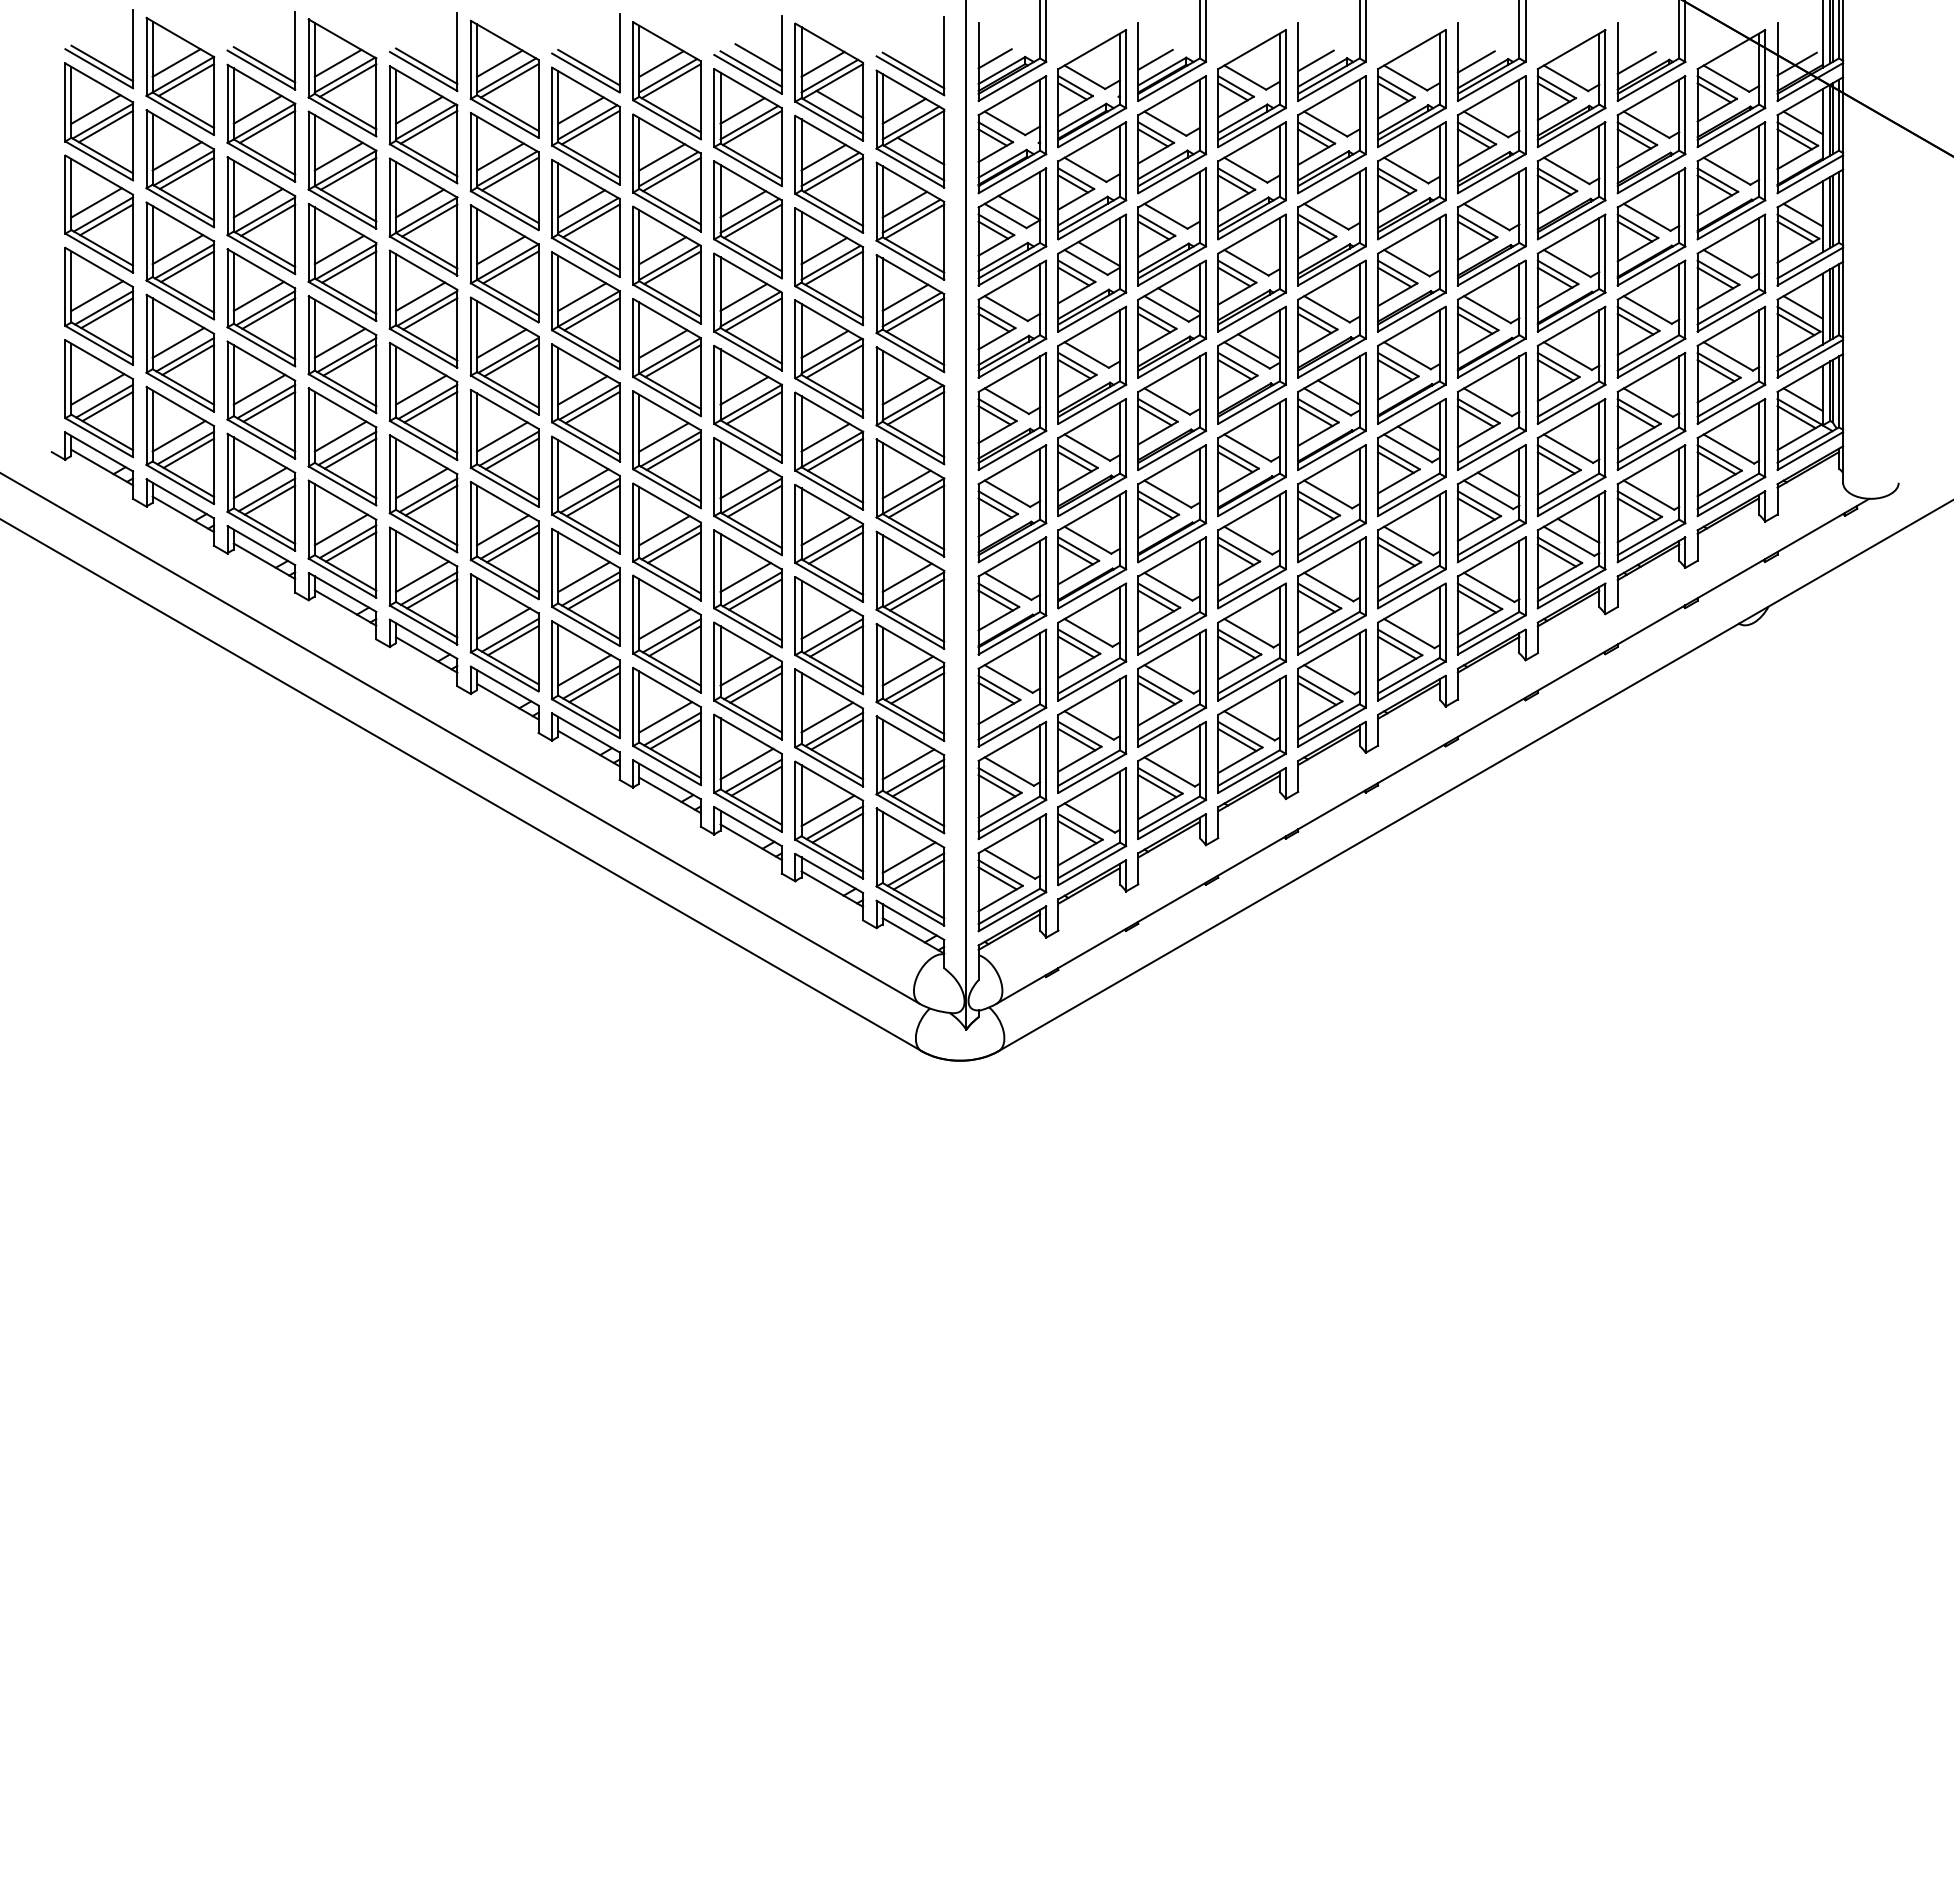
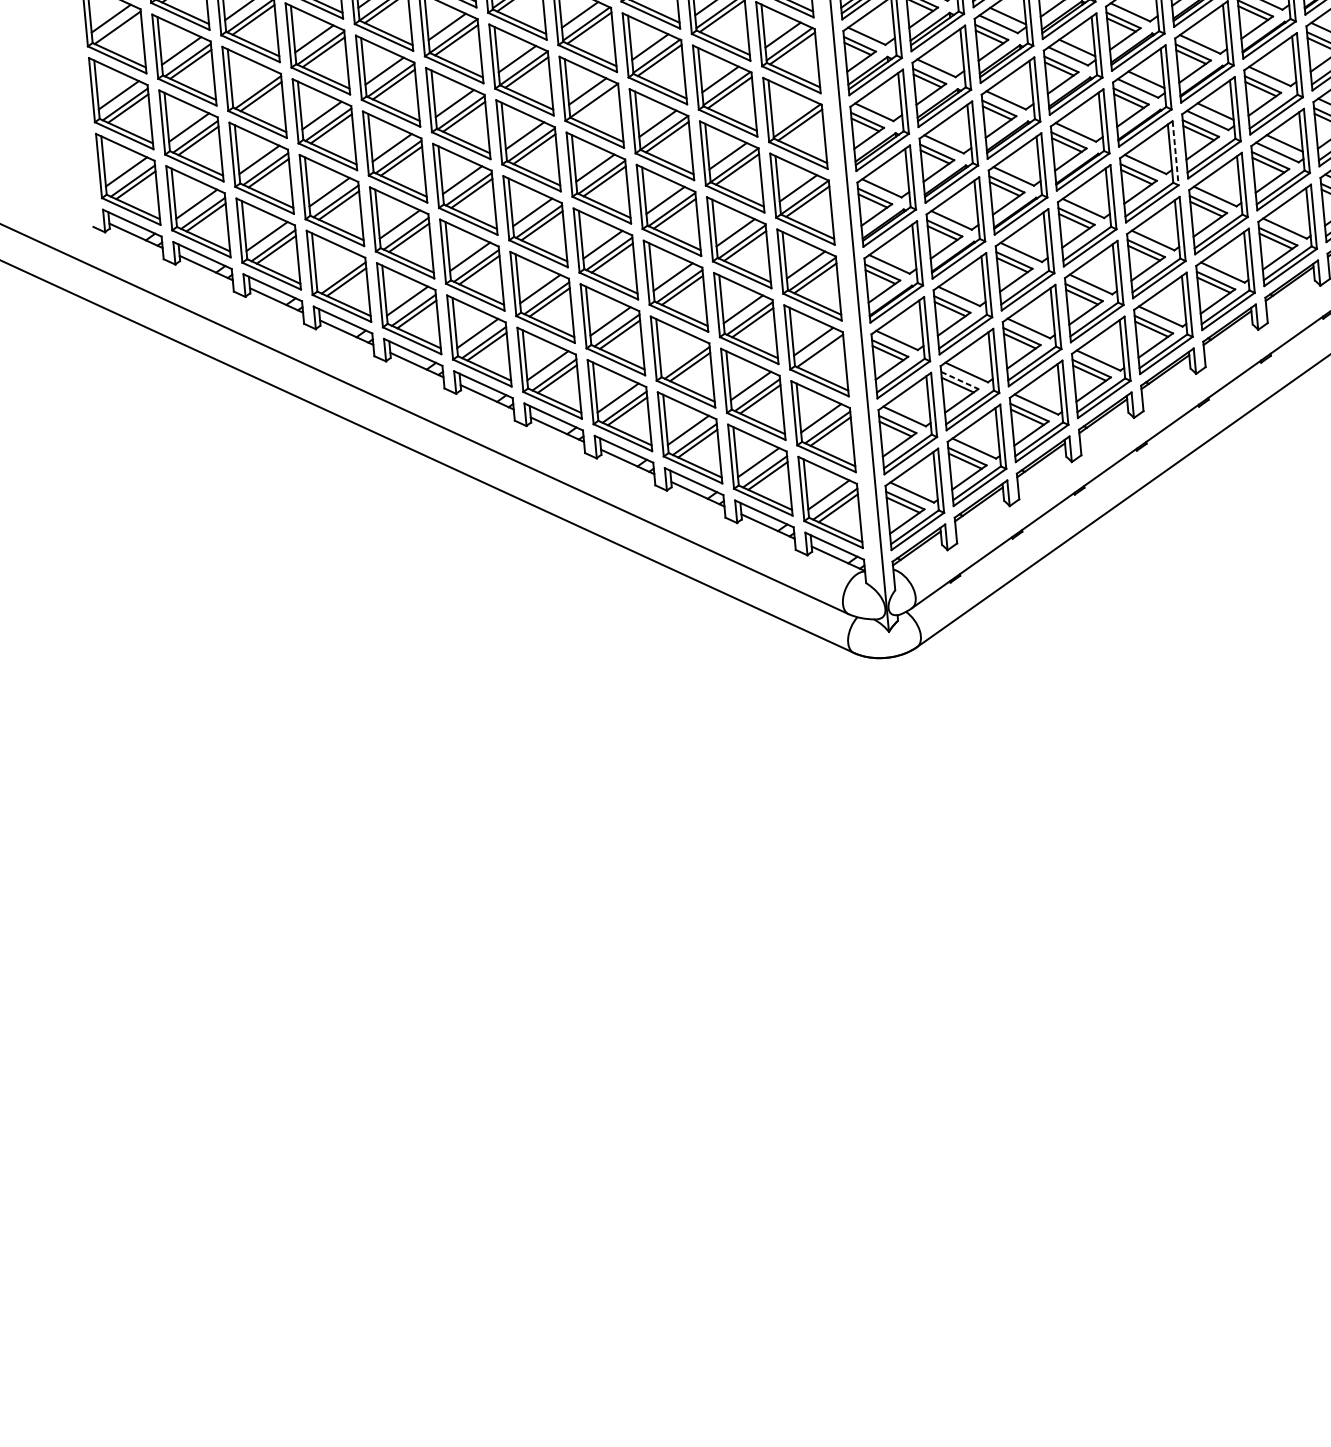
line: (106, 219) -> (120, 31), removed
line: (258, 295) -> (251, 82), removed
line: (672, 361) -> (596, 105), removed
line: (905, 390) -> (790, 111), removed
line: (1365, 484) -> (1175, 153), solid -> dashed
line: (340, 529) -> (336, 268), removed
line: (746, 670) -> (680, 353), removed
line: (917, 688) -> (822, 355), removed
line: (1079, 734) -> (959, 380), solid -> dashed

